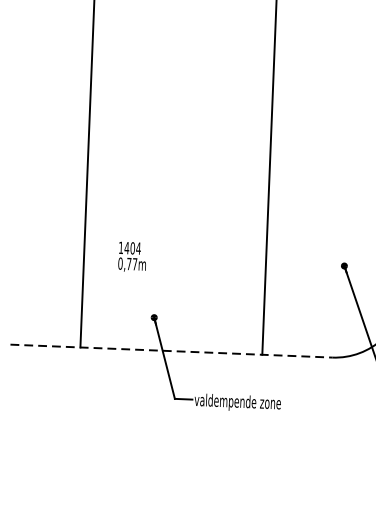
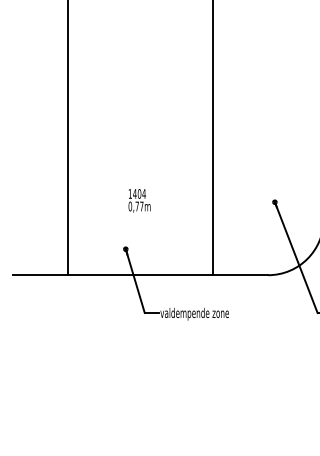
text: (132, 256) -> (139, 200), moved
line: (171, 351) -> (140, 275), dashed -> solid

